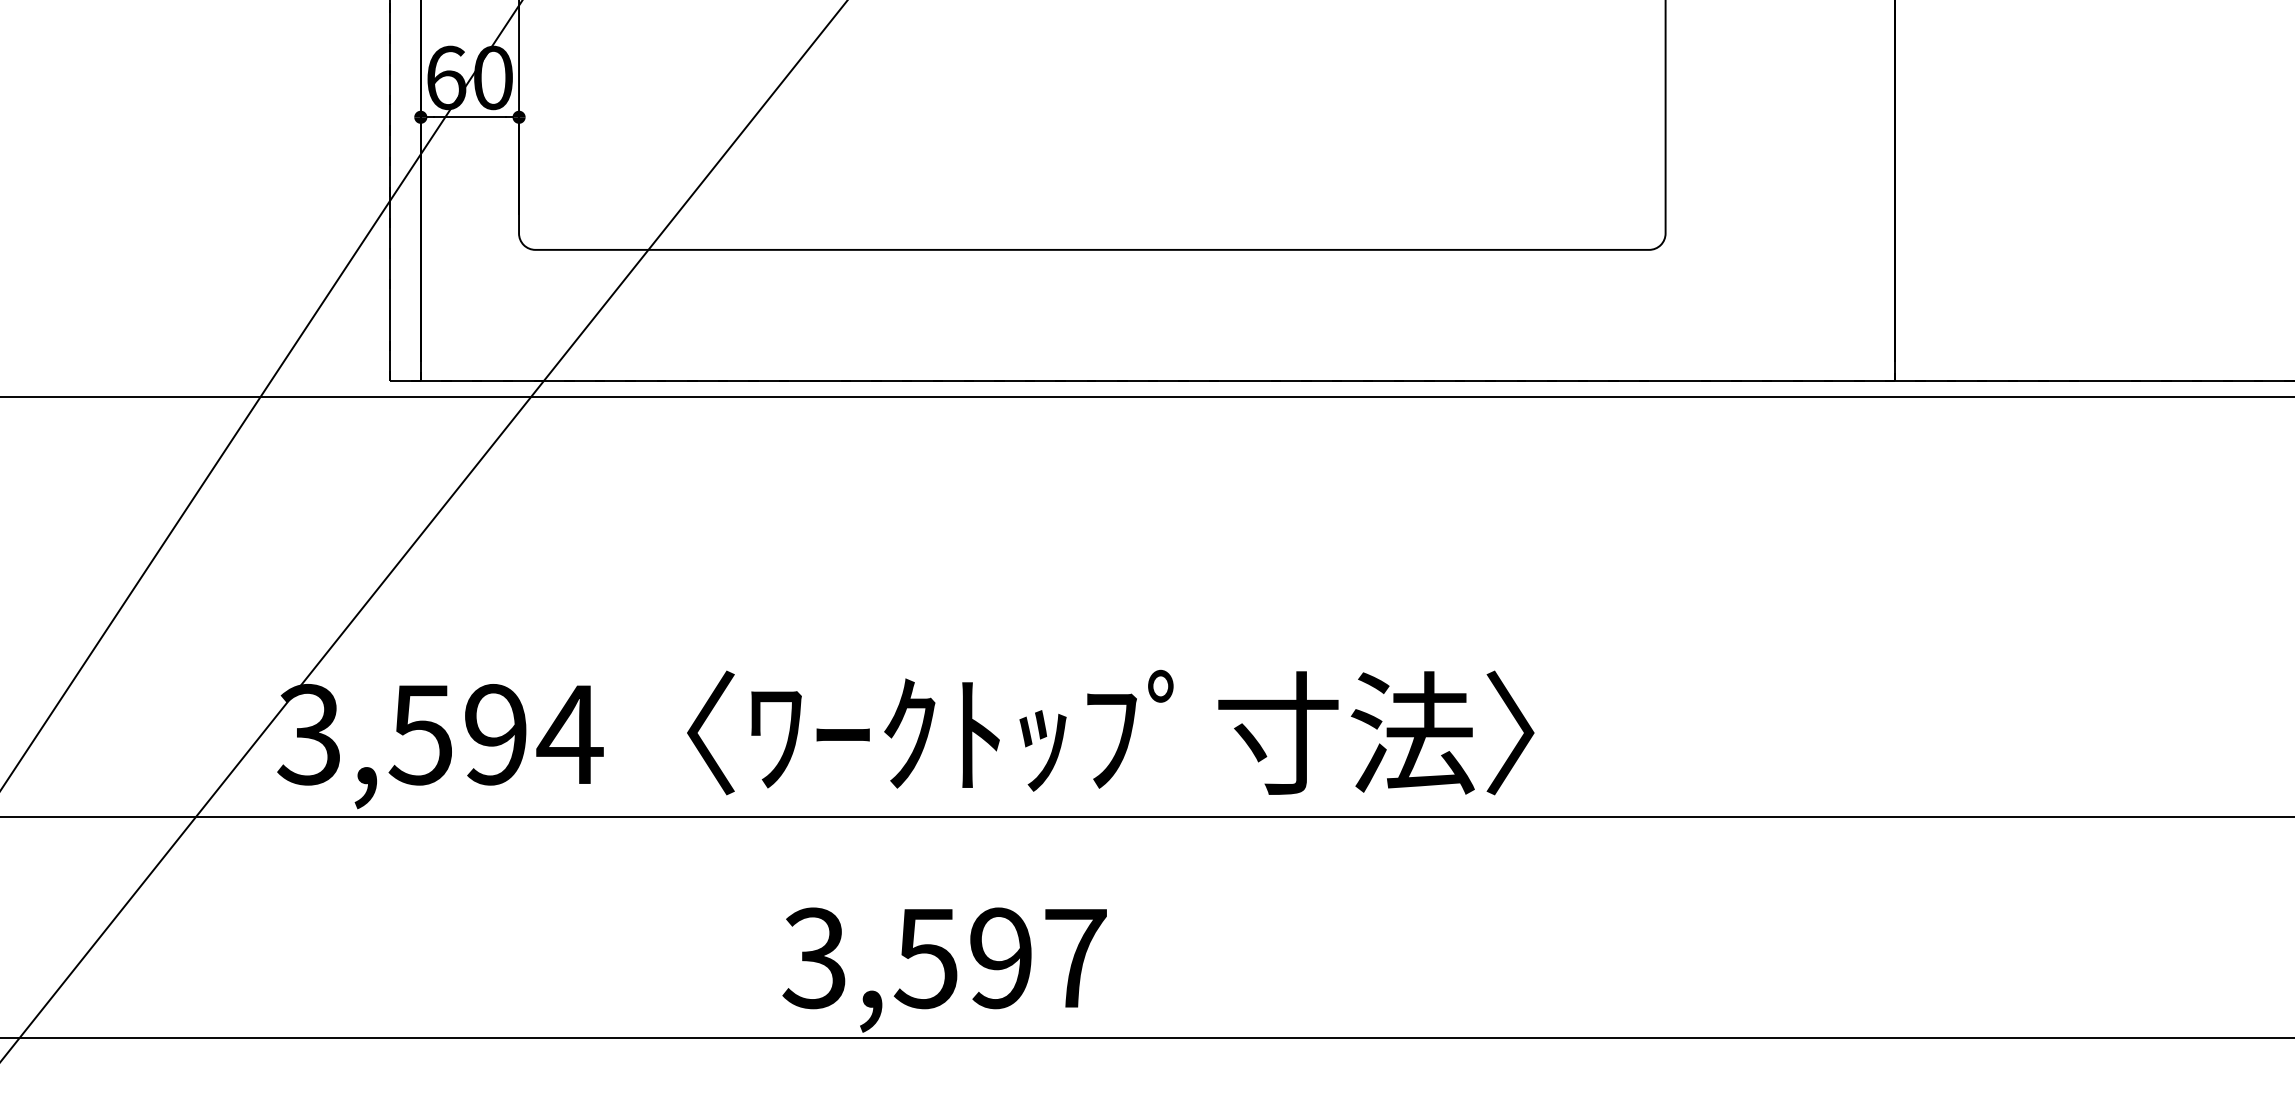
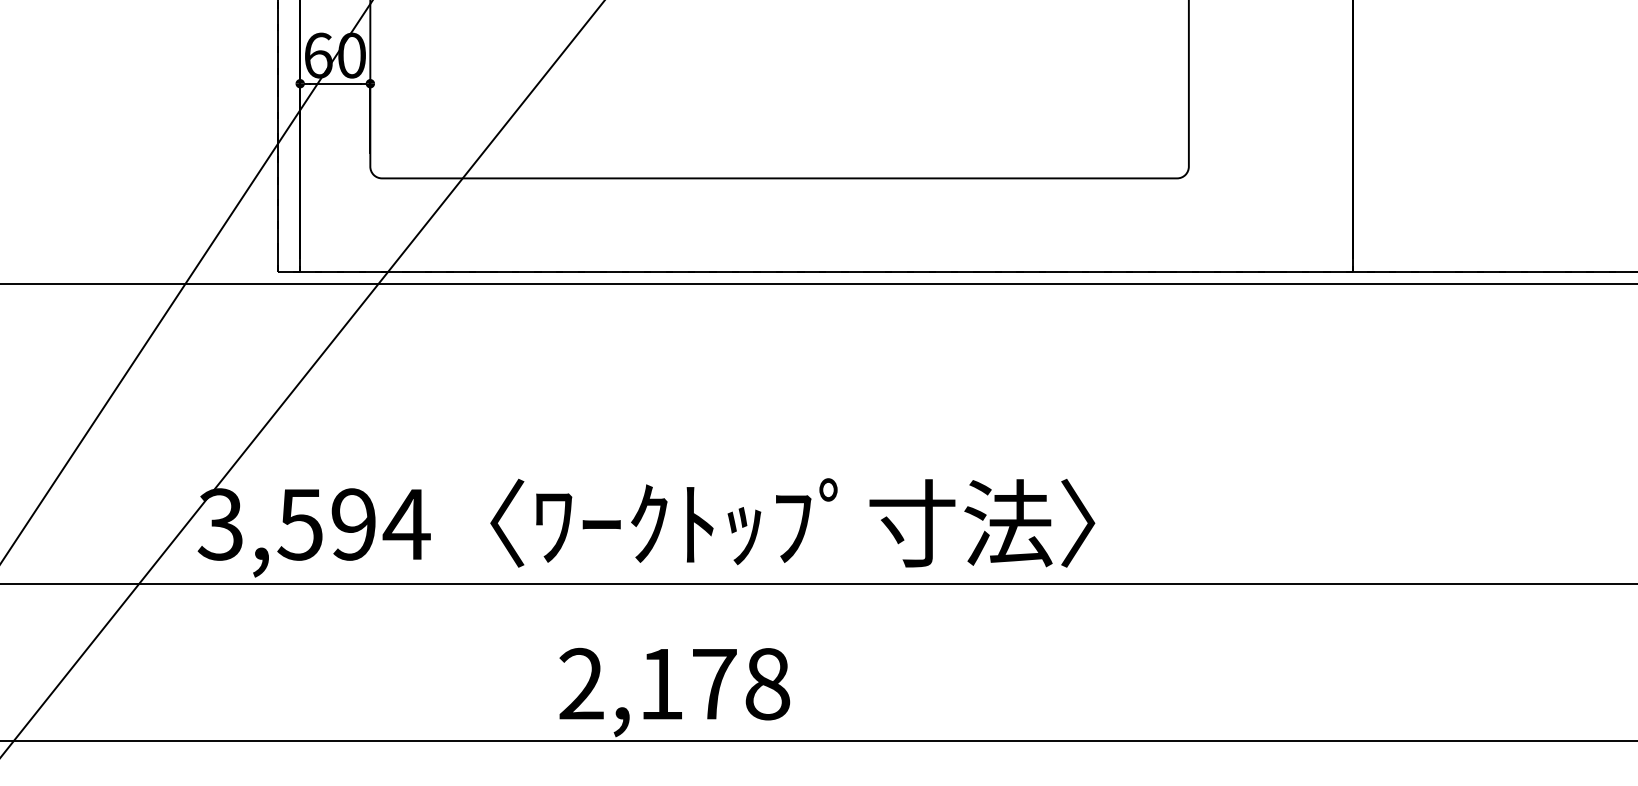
text: (944, 958) -> (674, 684), 3,597 -> 2,178

